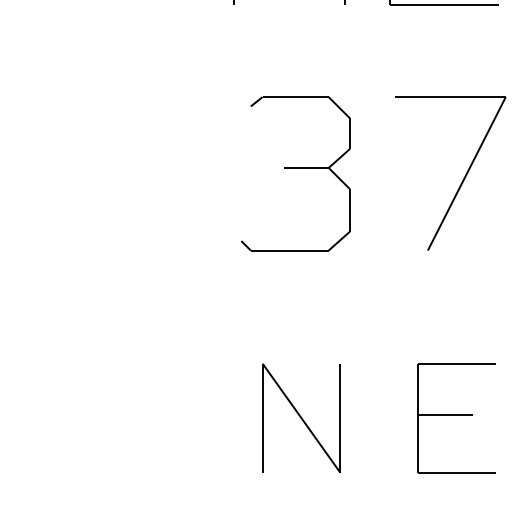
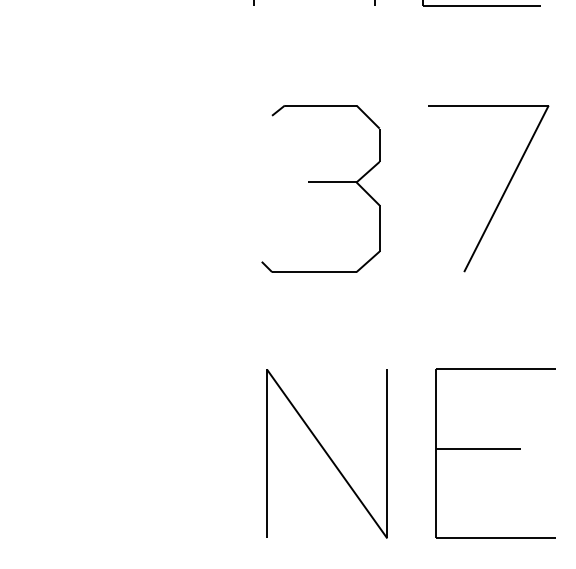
part: (456, 417) -> (495, 453), size x1.43
part: (301, 418) -> (327, 454), size x1.43

